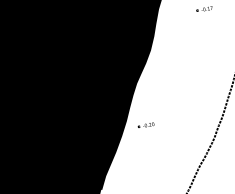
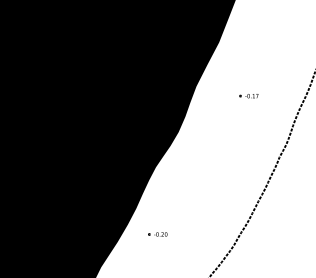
part: (145, 125) -> (157, 234), moved

